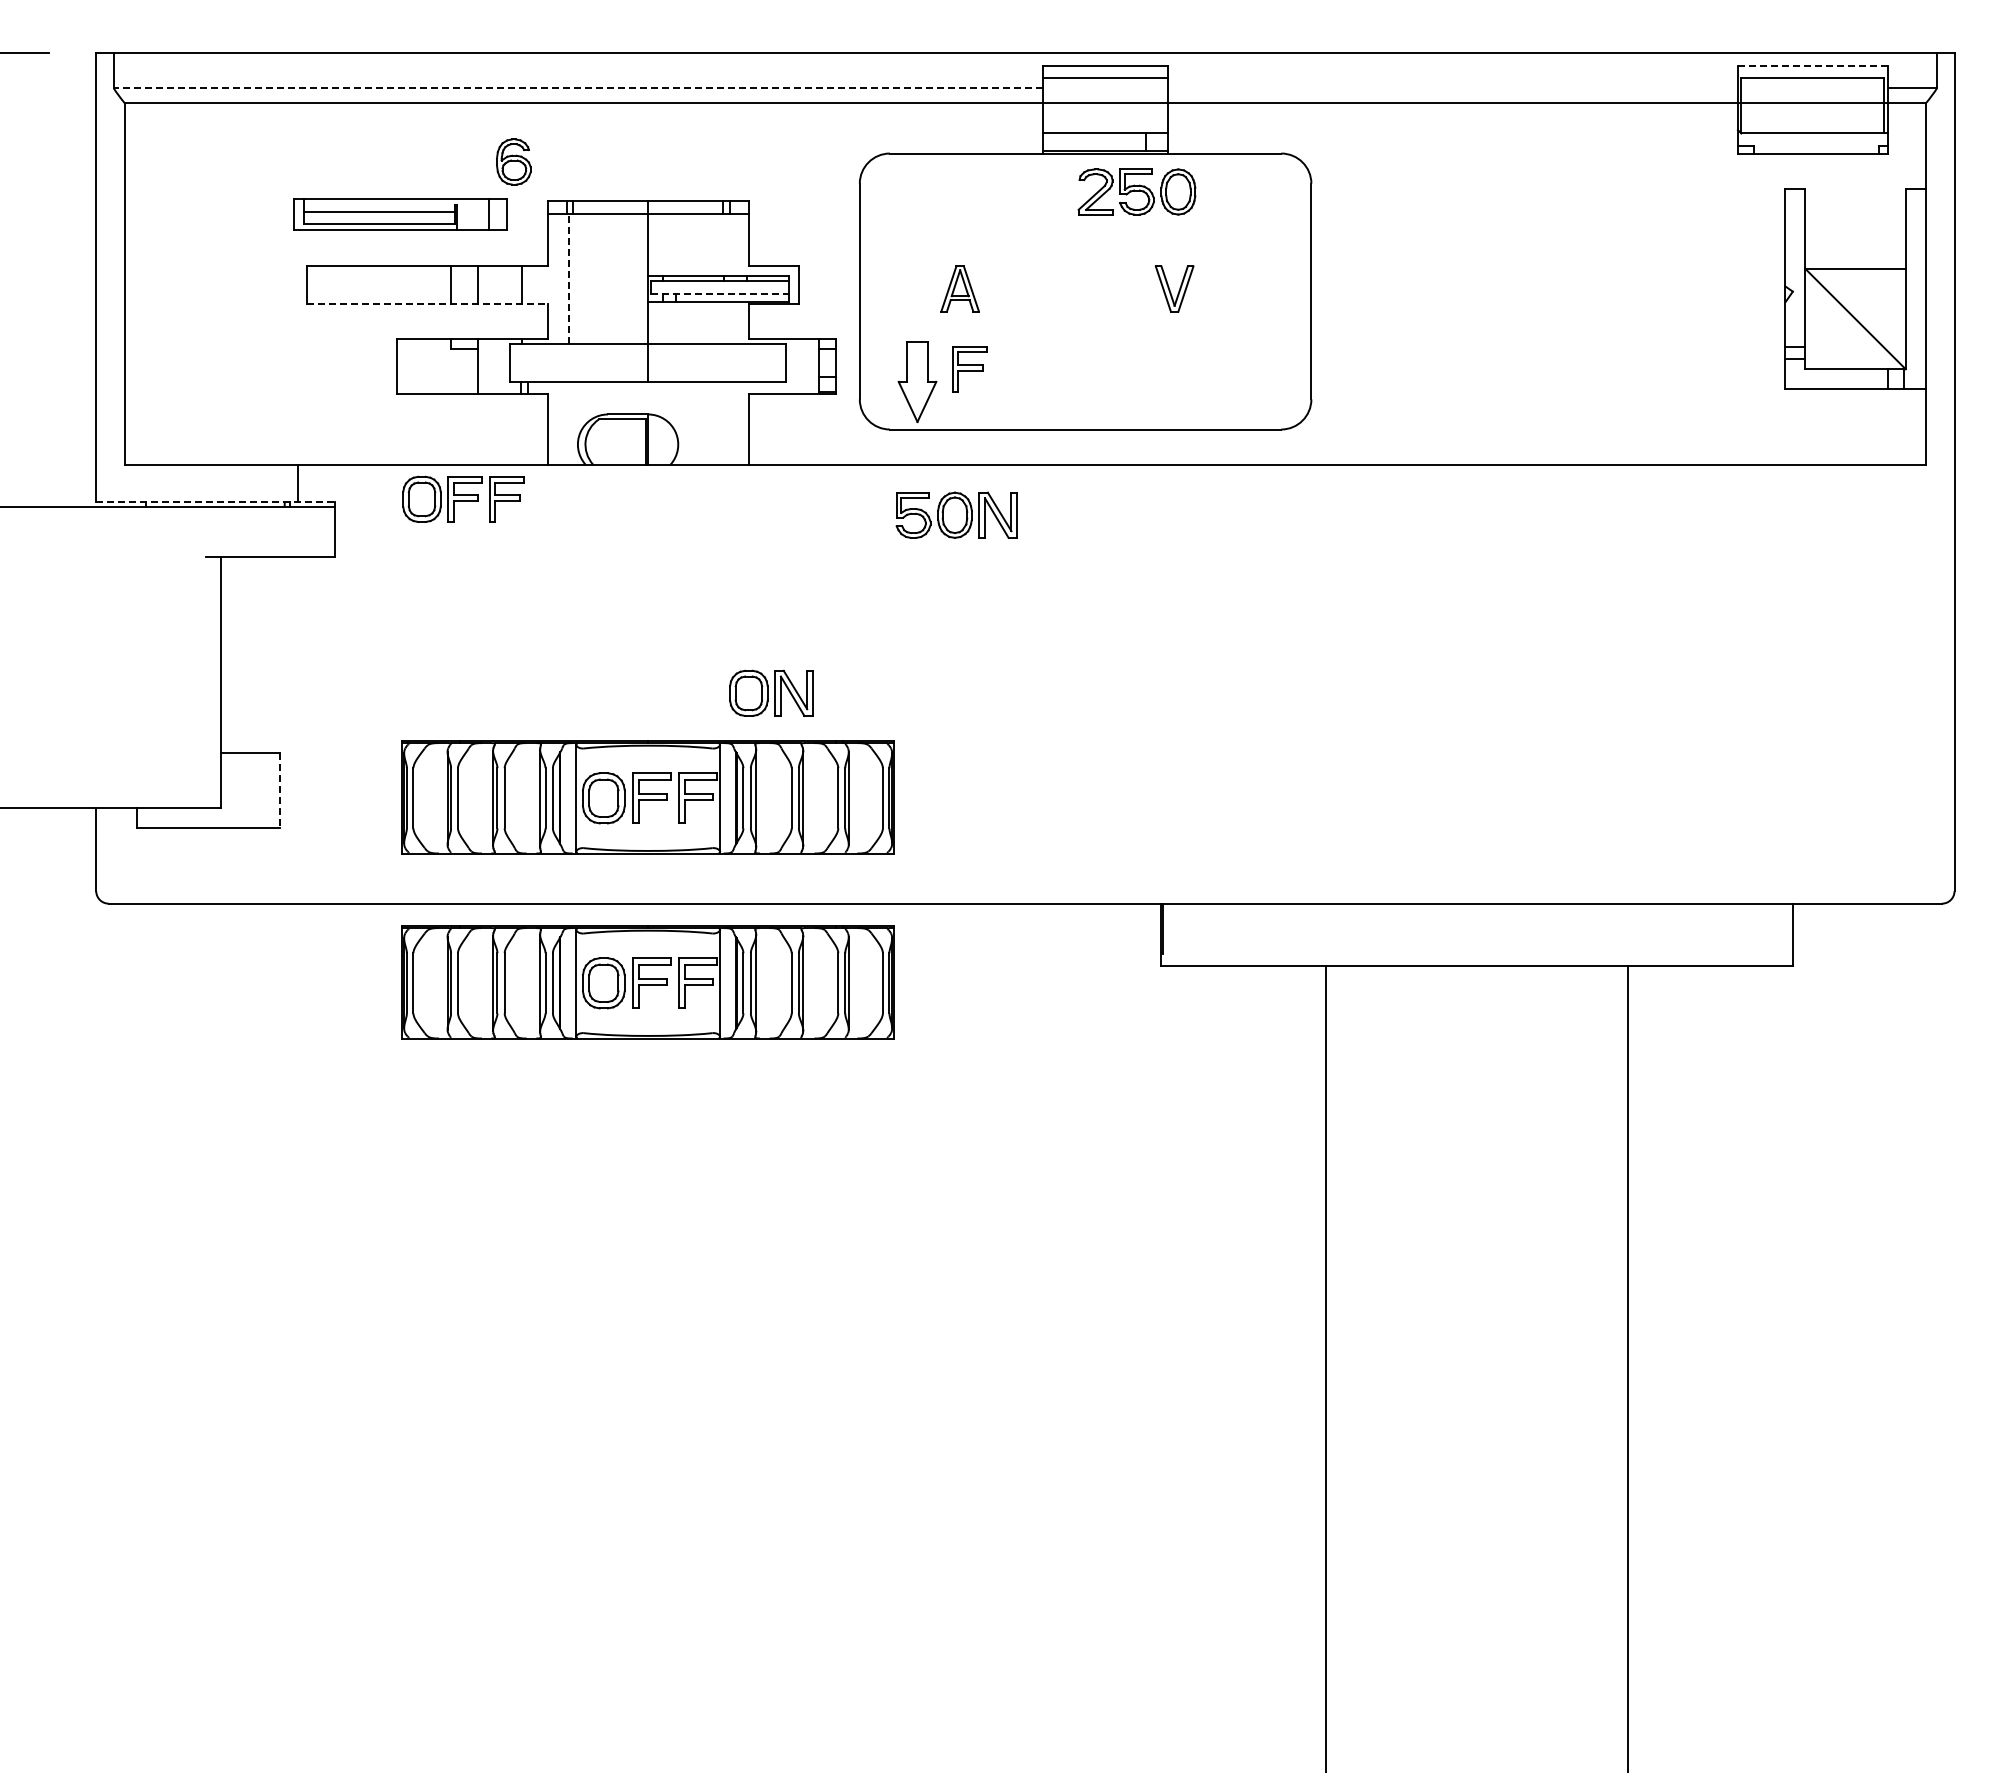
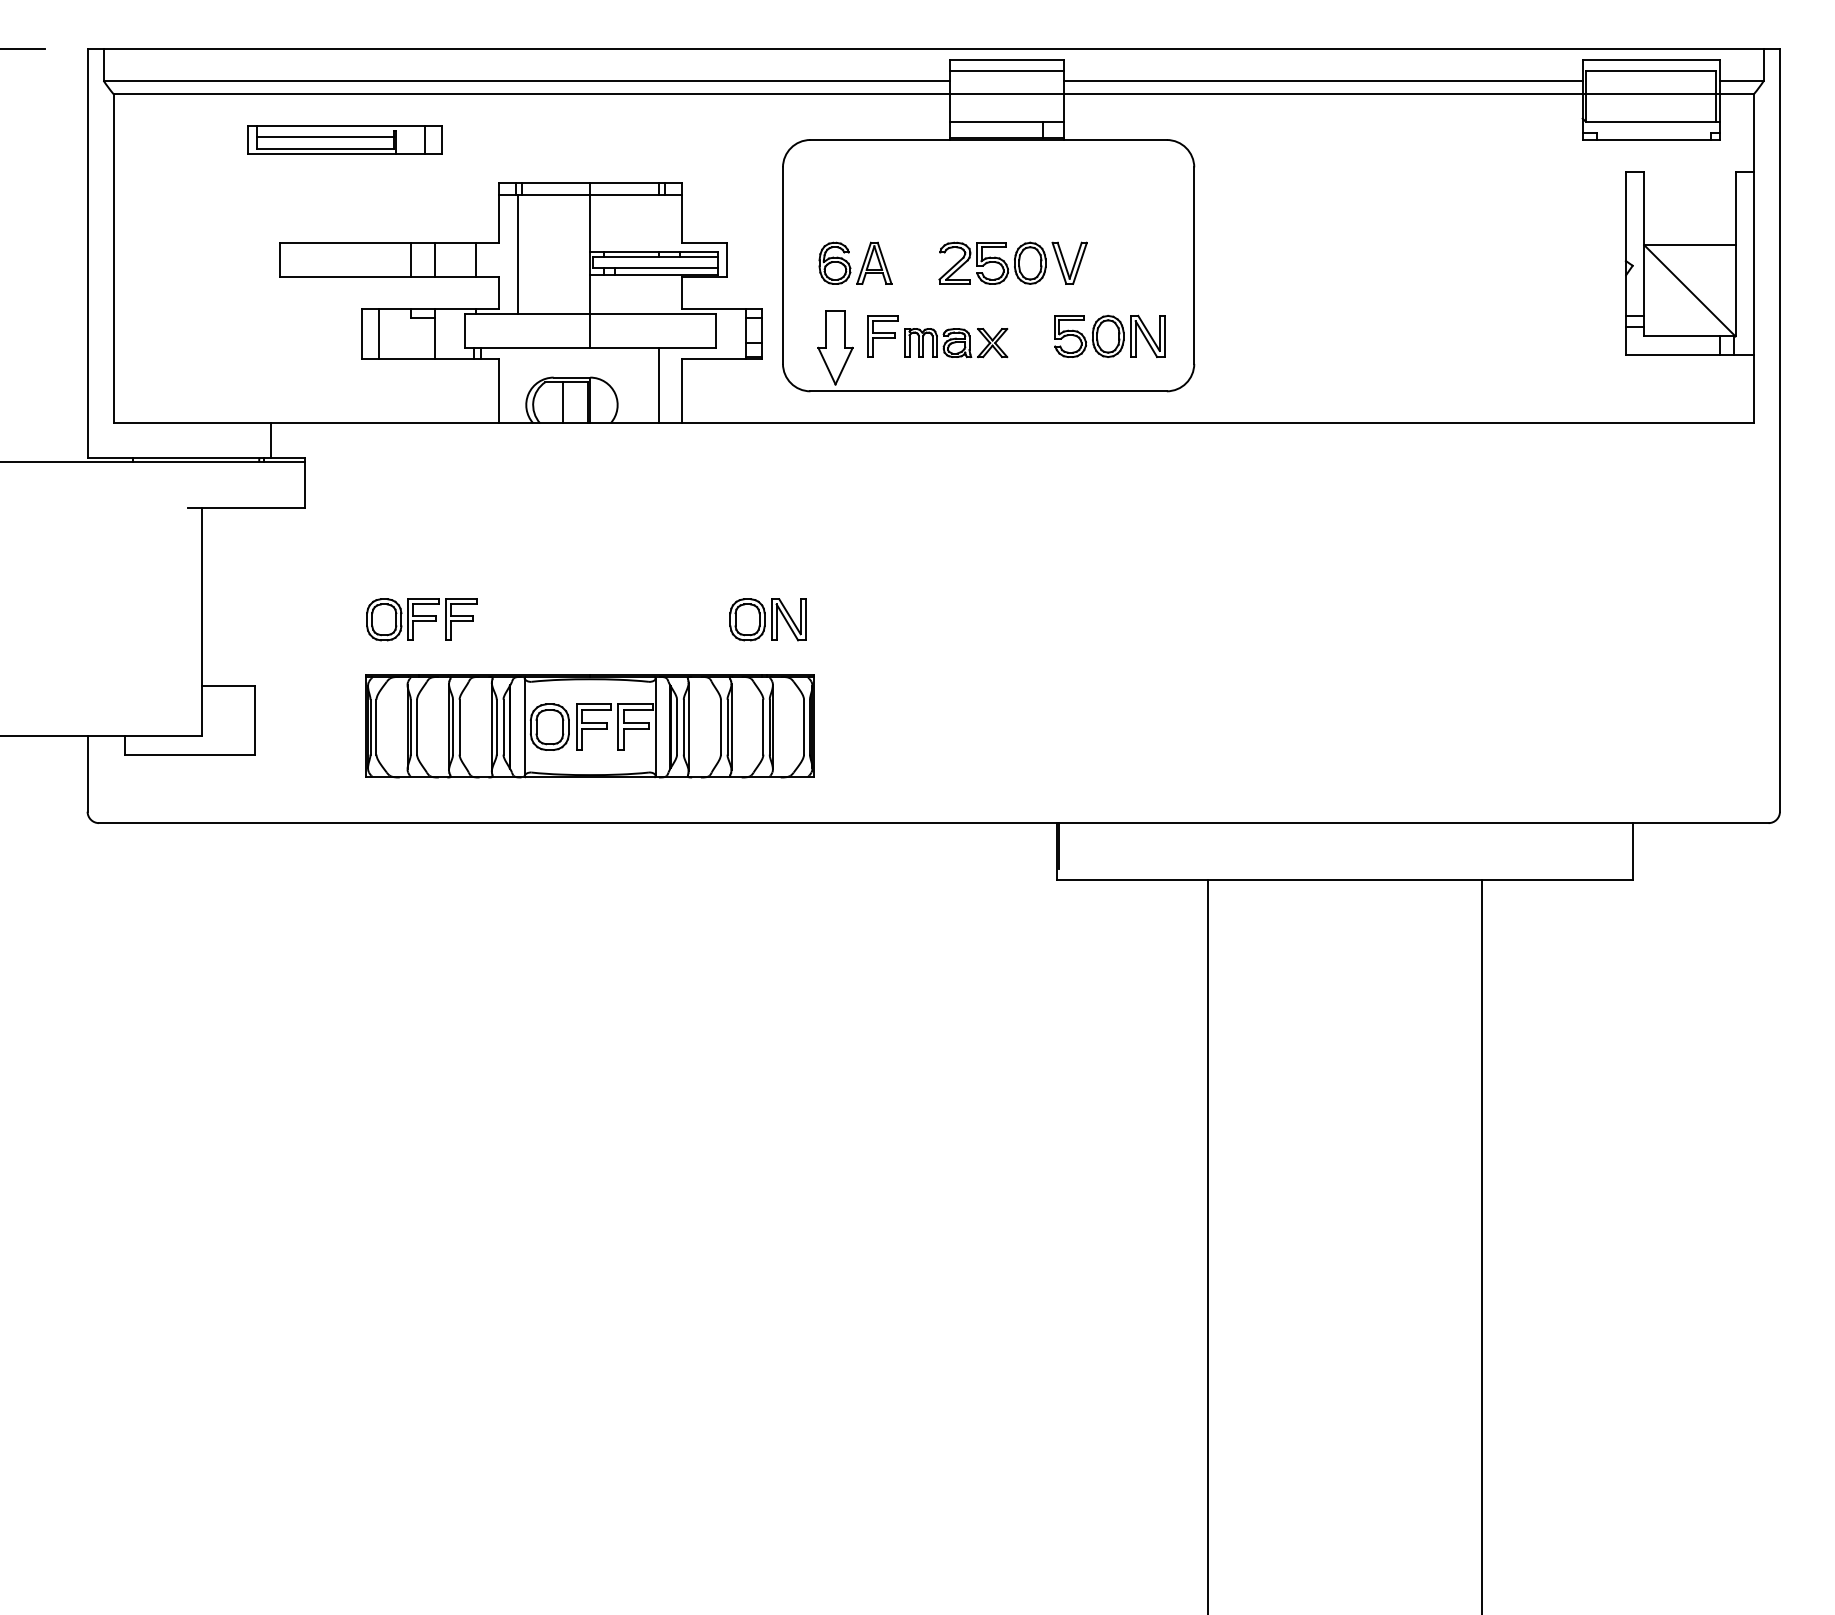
line: (1812, 65) -> (1650, 59), dashed -> solid
line: (578, 88) -> (526, 80), dashed -> solid
line: (1452, 88) -> (1322, 80), added
part: (513, 161) -> (834, 262), moved
part: (1136, 191) -> (992, 262), moved
part: (400, 214) -> (344, 139), moved
line: (568, 278) -> (517, 253), dashed -> solid
line: (719, 294) -> (655, 268), dashed -> solid
line: (427, 304) -> (389, 277), dashed -> solid
line: (416, 366) -> (379, 333), added
part: (1049, 376) -> (955, 343), added
line: (723, 422) -> (658, 384), added
line: (618, 441) -> (563, 402), added
part: (463, 498) -> (422, 618), moved
line: (215, 502) -> (196, 457), dashed -> solid
part: (956, 514) -> (1109, 335), moved
part: (771, 692) -> (768, 618), moved
line: (280, 790) -> (255, 720), dashed -> solid
part: (647, 982) -> (589, 894), removed

